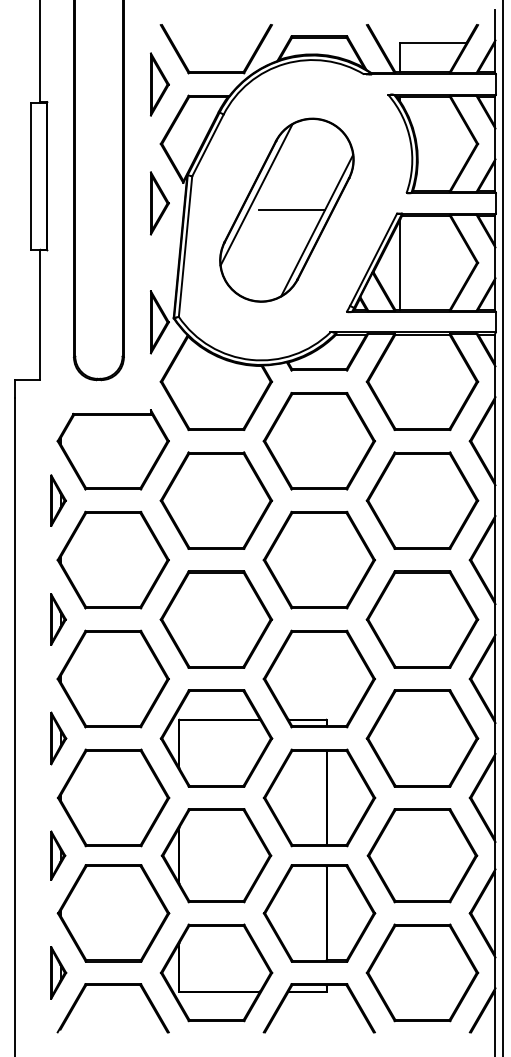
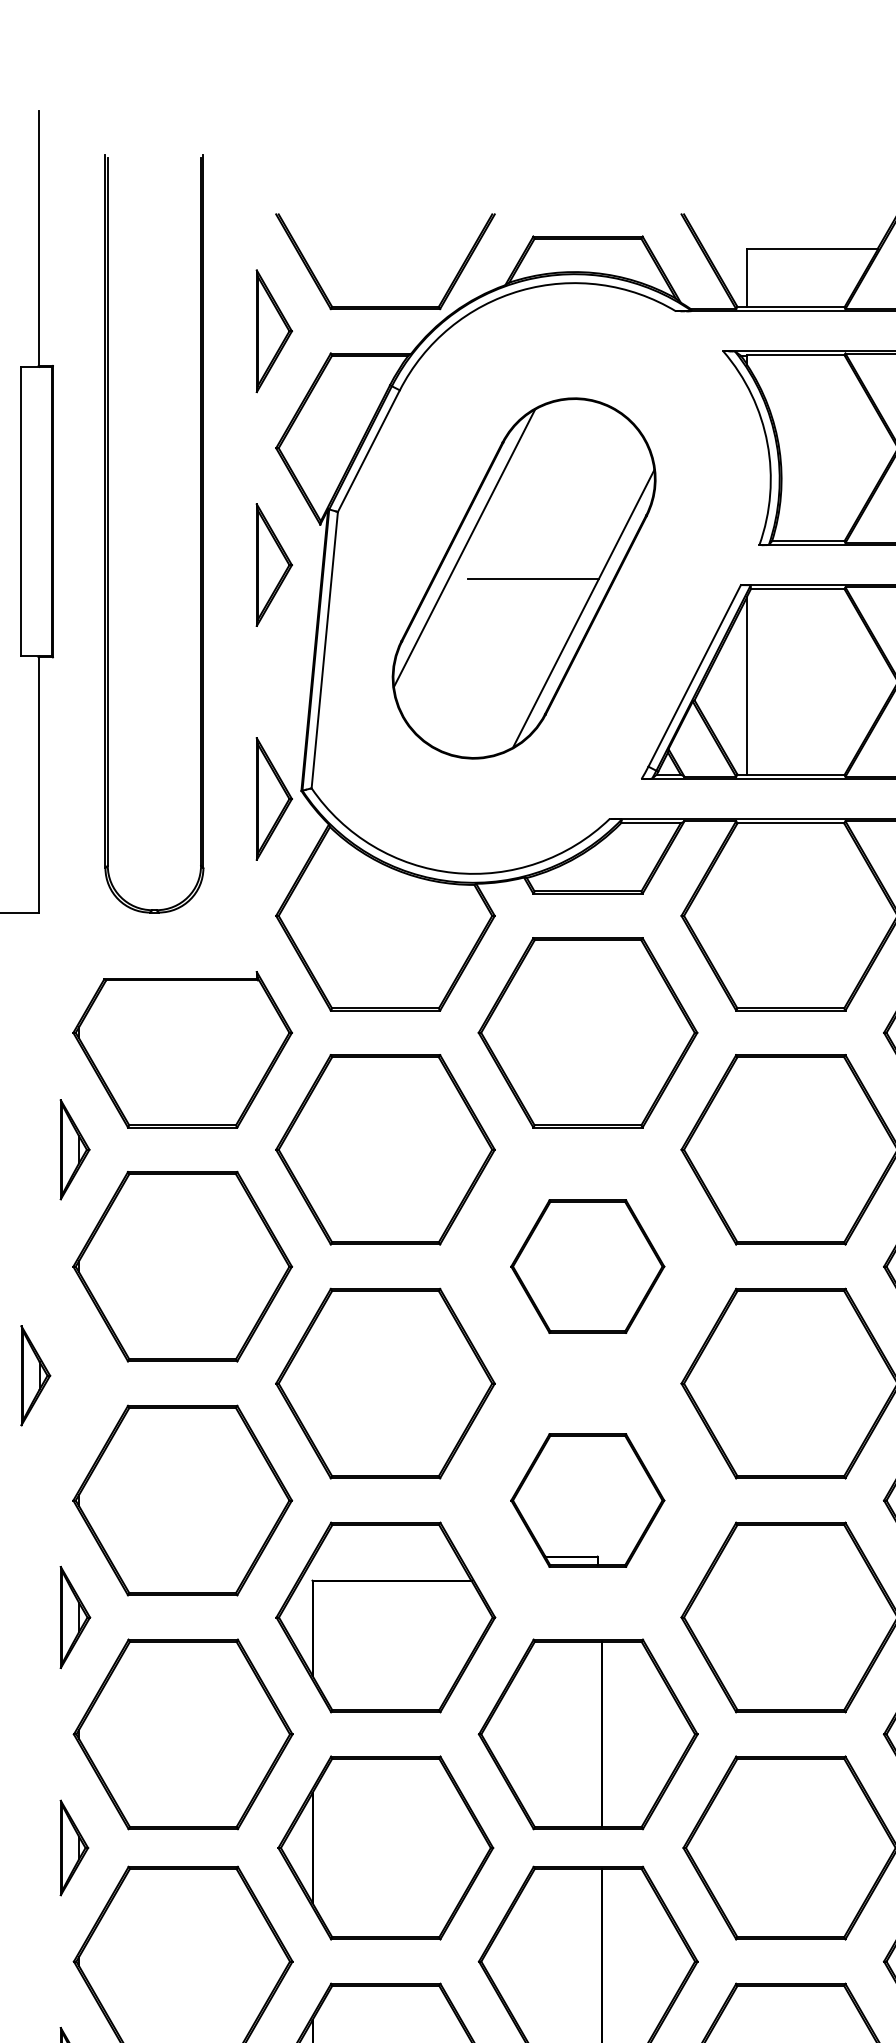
part: (318, 559) -> (586, 1265), size x0.7
part: (58, 619) -> (35, 1375), moved
part: (318, 678) -> (586, 1499), size x0.7

